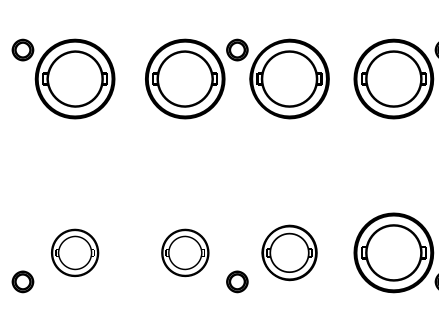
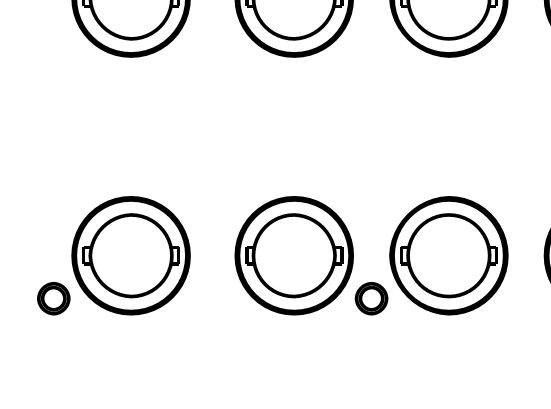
part: (74, 252) -> (130, 255), size x1.67
part: (185, 252) -> (294, 255), size x1.67
part: (289, 252) -> (448, 255), size x1.43

